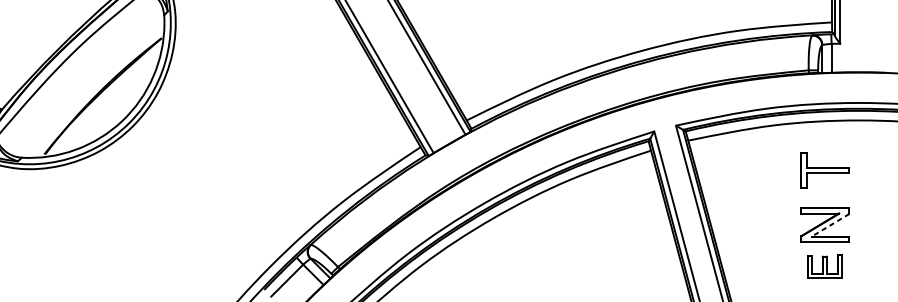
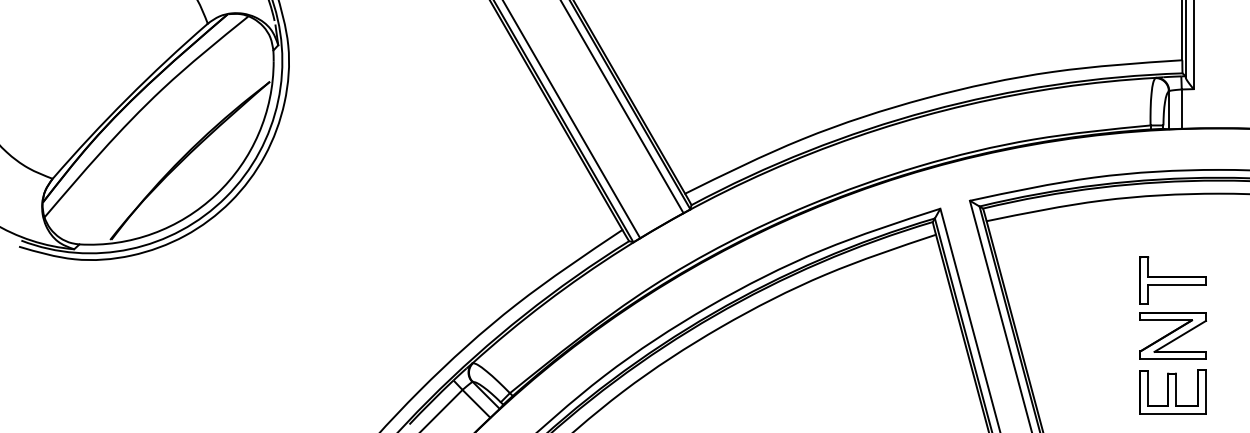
part: (824, 170) -> (1172, 280), moved
line: (829, 225) -> (1179, 336), dashed -> solid
part: (824, 265) -> (1172, 391), size x1.43

